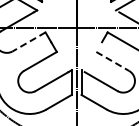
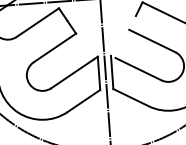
line: (29, 41) -> (38, 22), dashed -> solid
line: (112, 61) -> (151, 41), dashed -> solid

